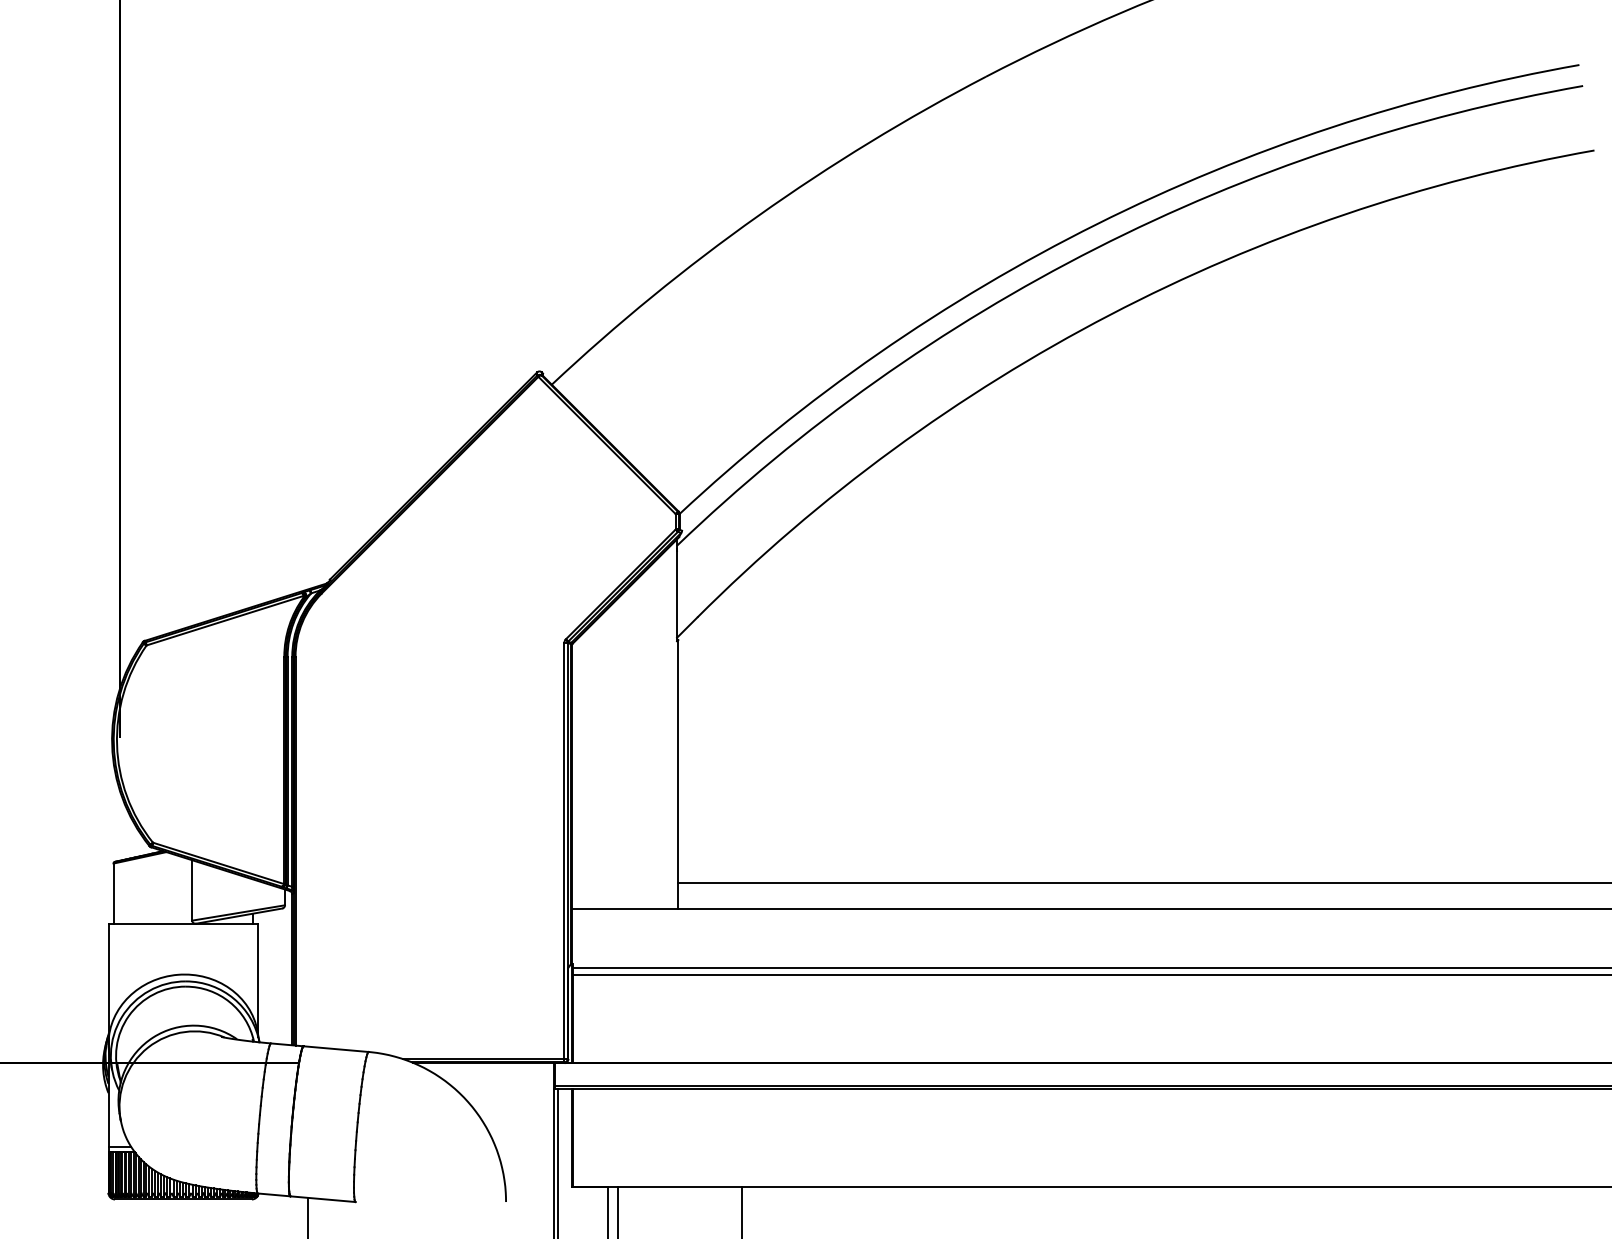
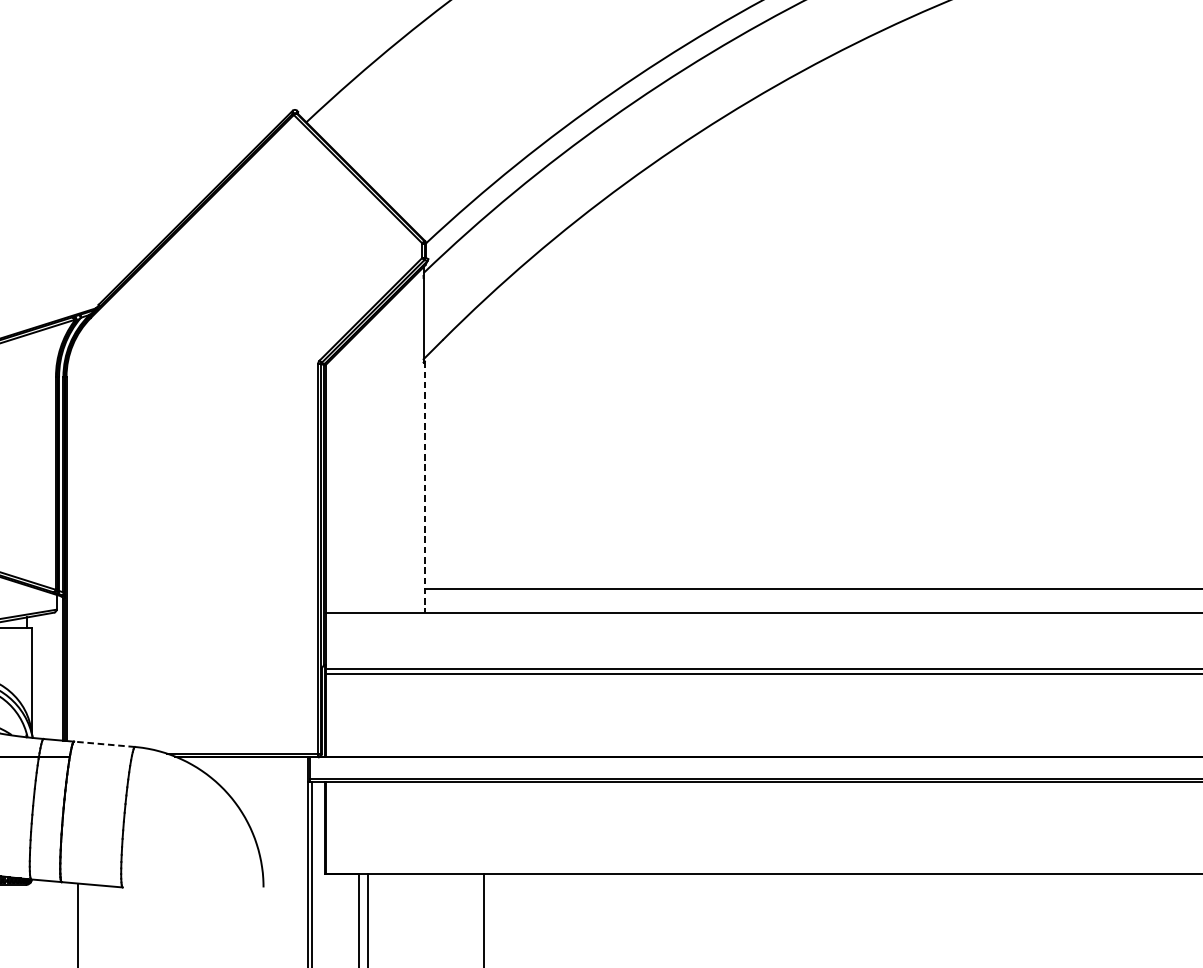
line: (678, 775) -> (424, 488), solid -> dashed
line: (336, 1049) -> (104, 744), solid -> dashed

